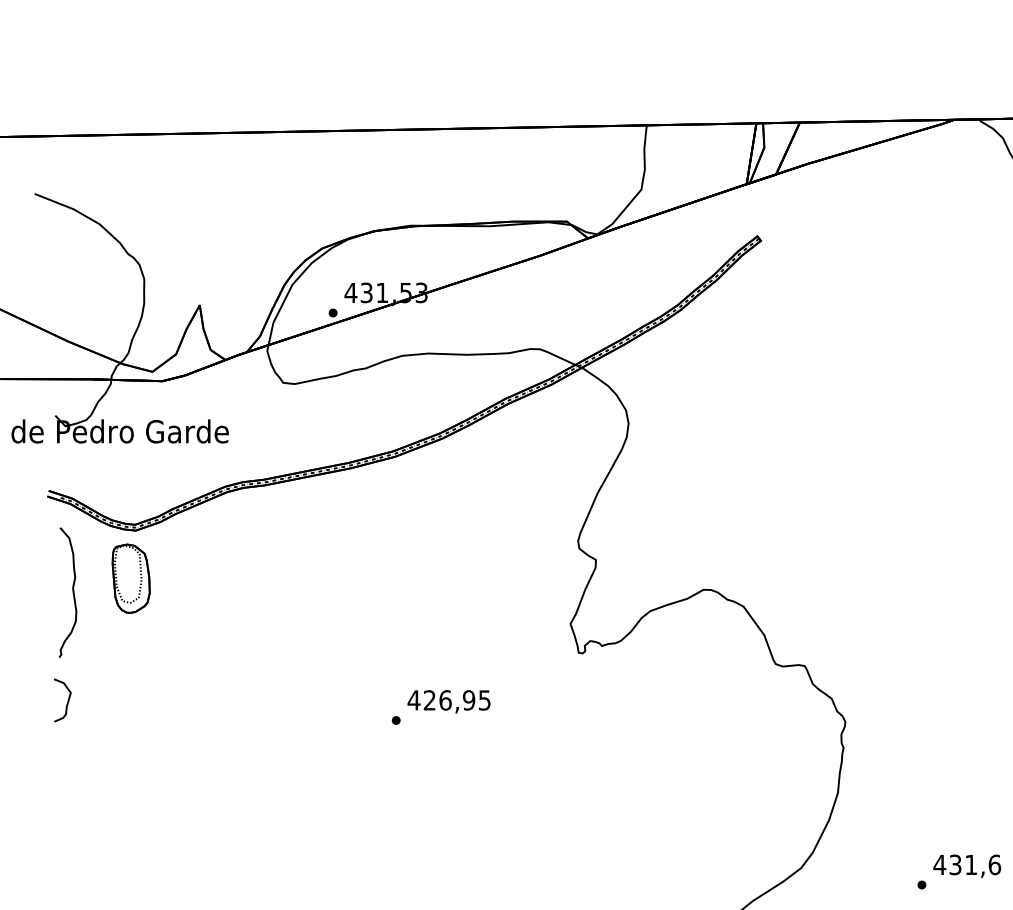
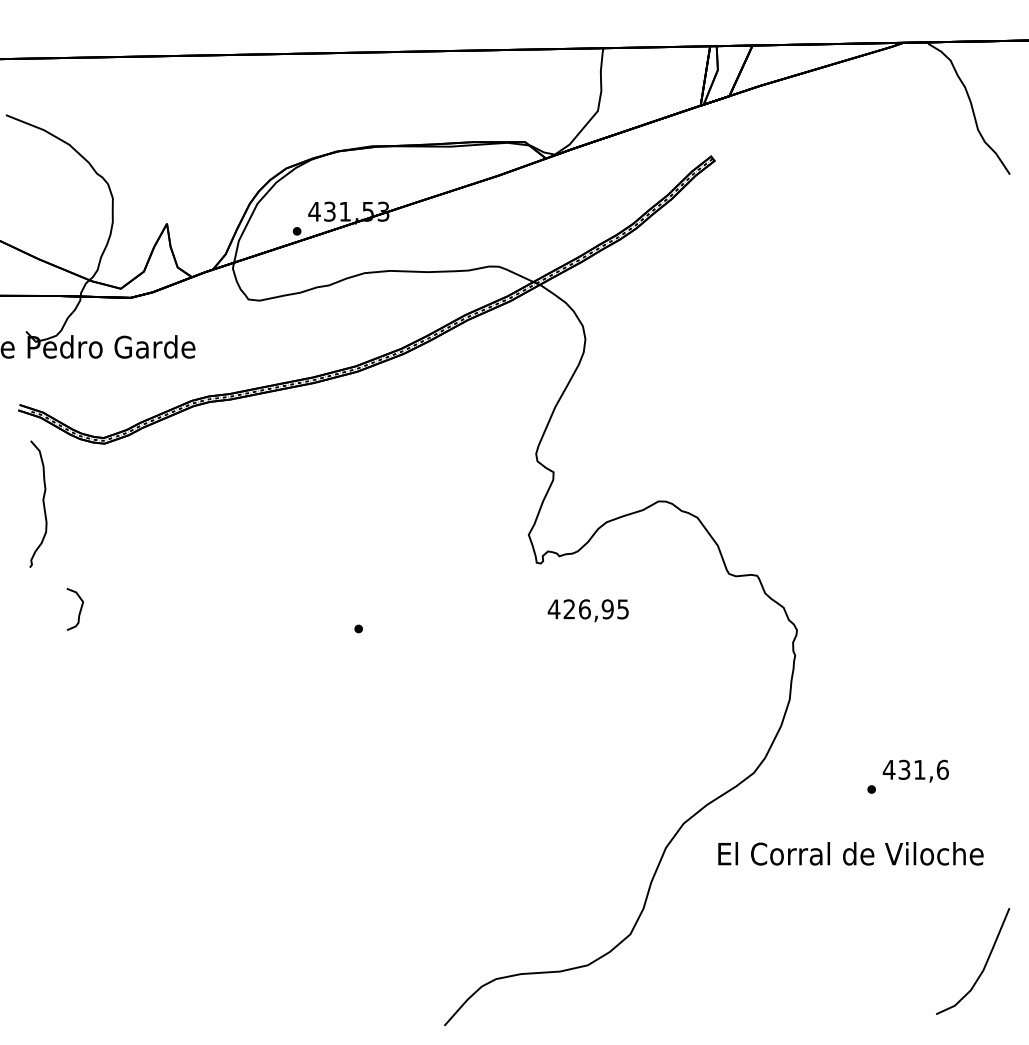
part: (131, 578) -> (100, 490), removed
curve: (67, 701) -> (79, 610), moved
text: (448, 701) -> (587, 610), moved

